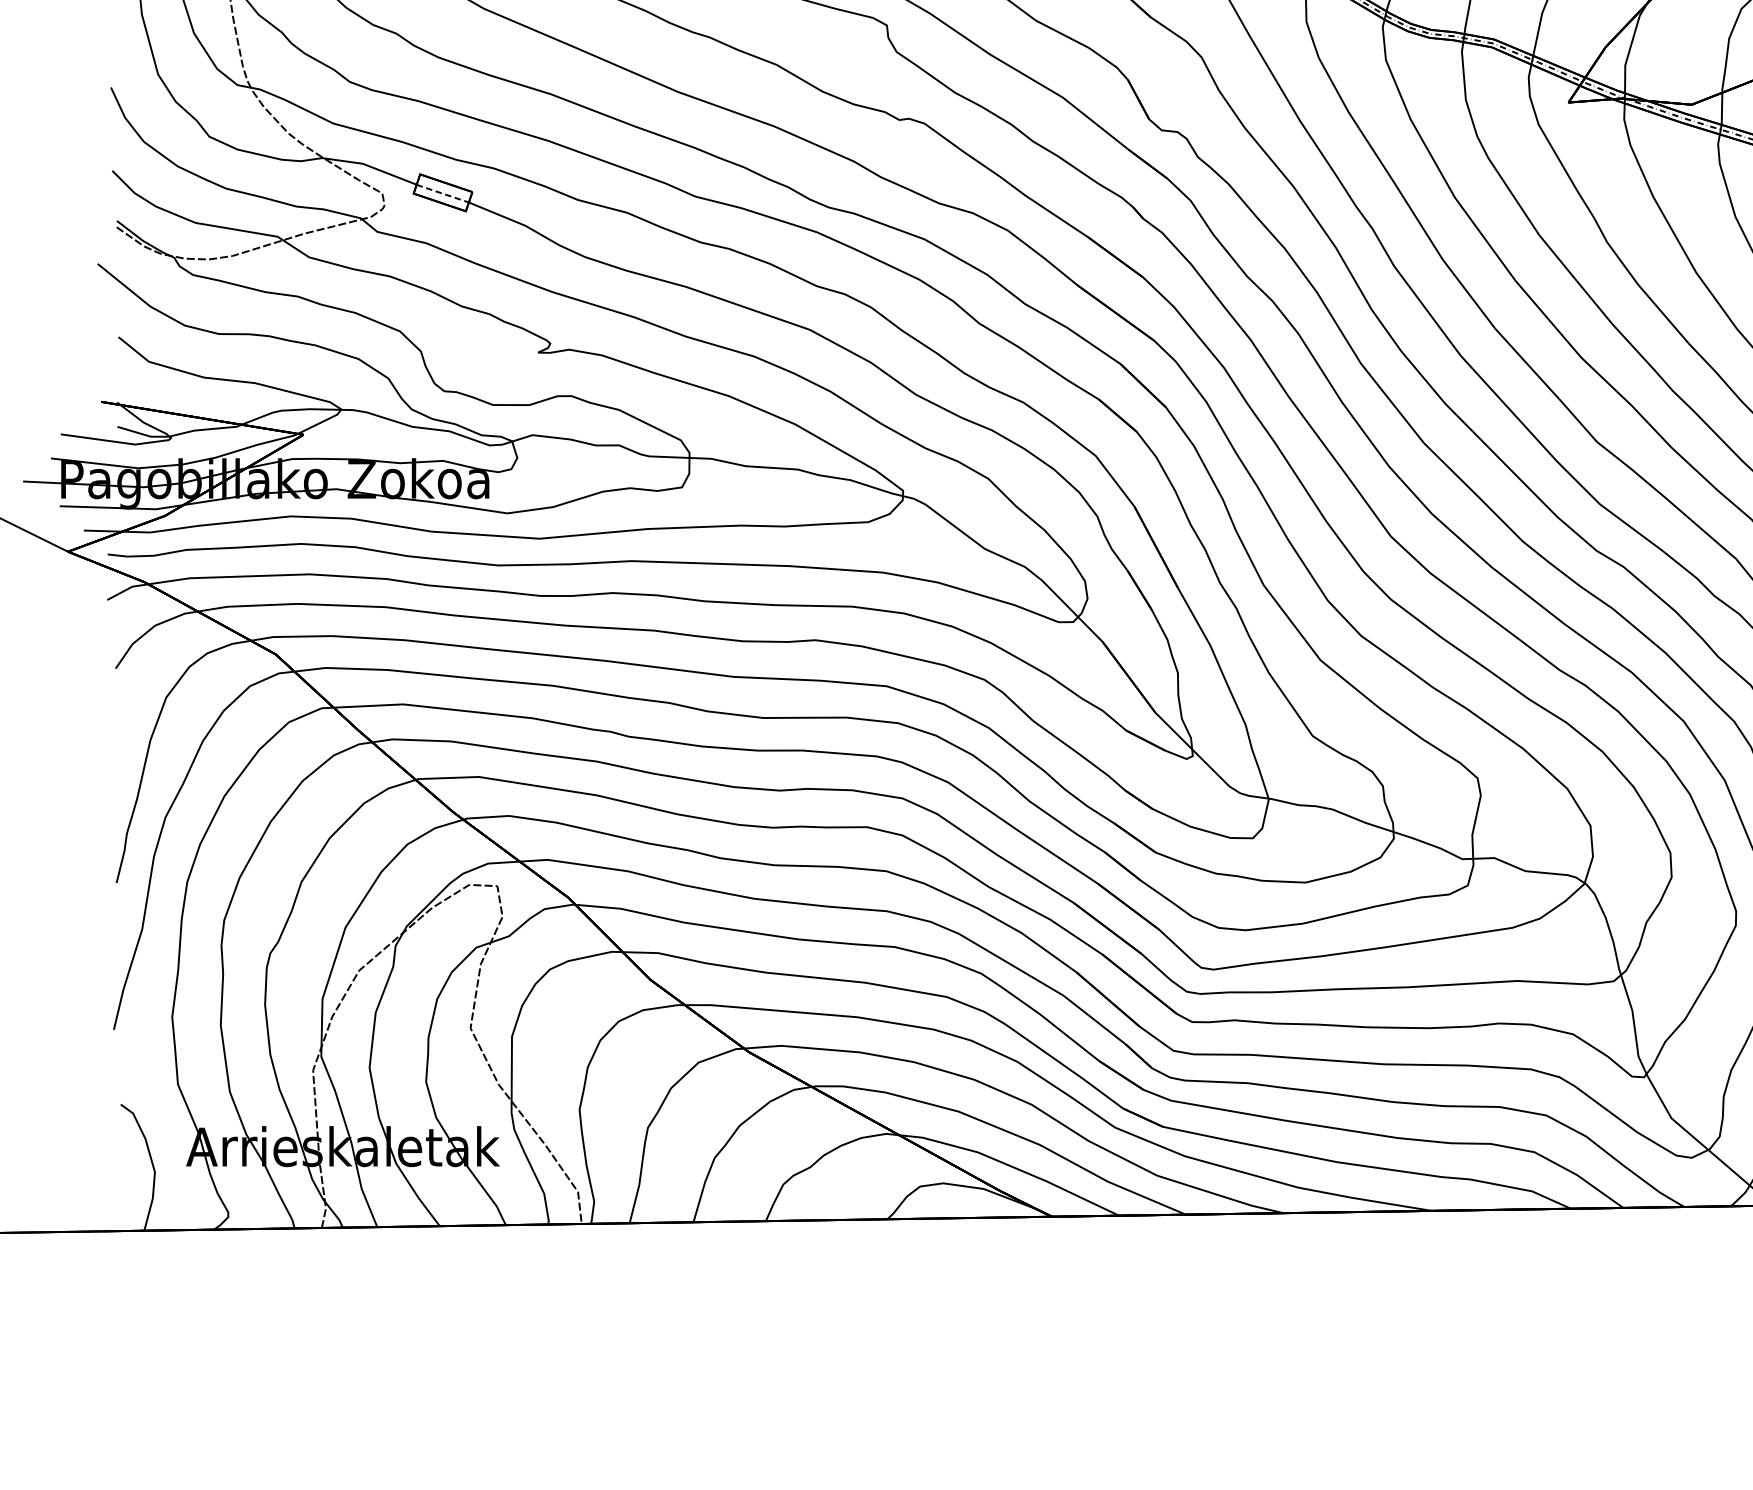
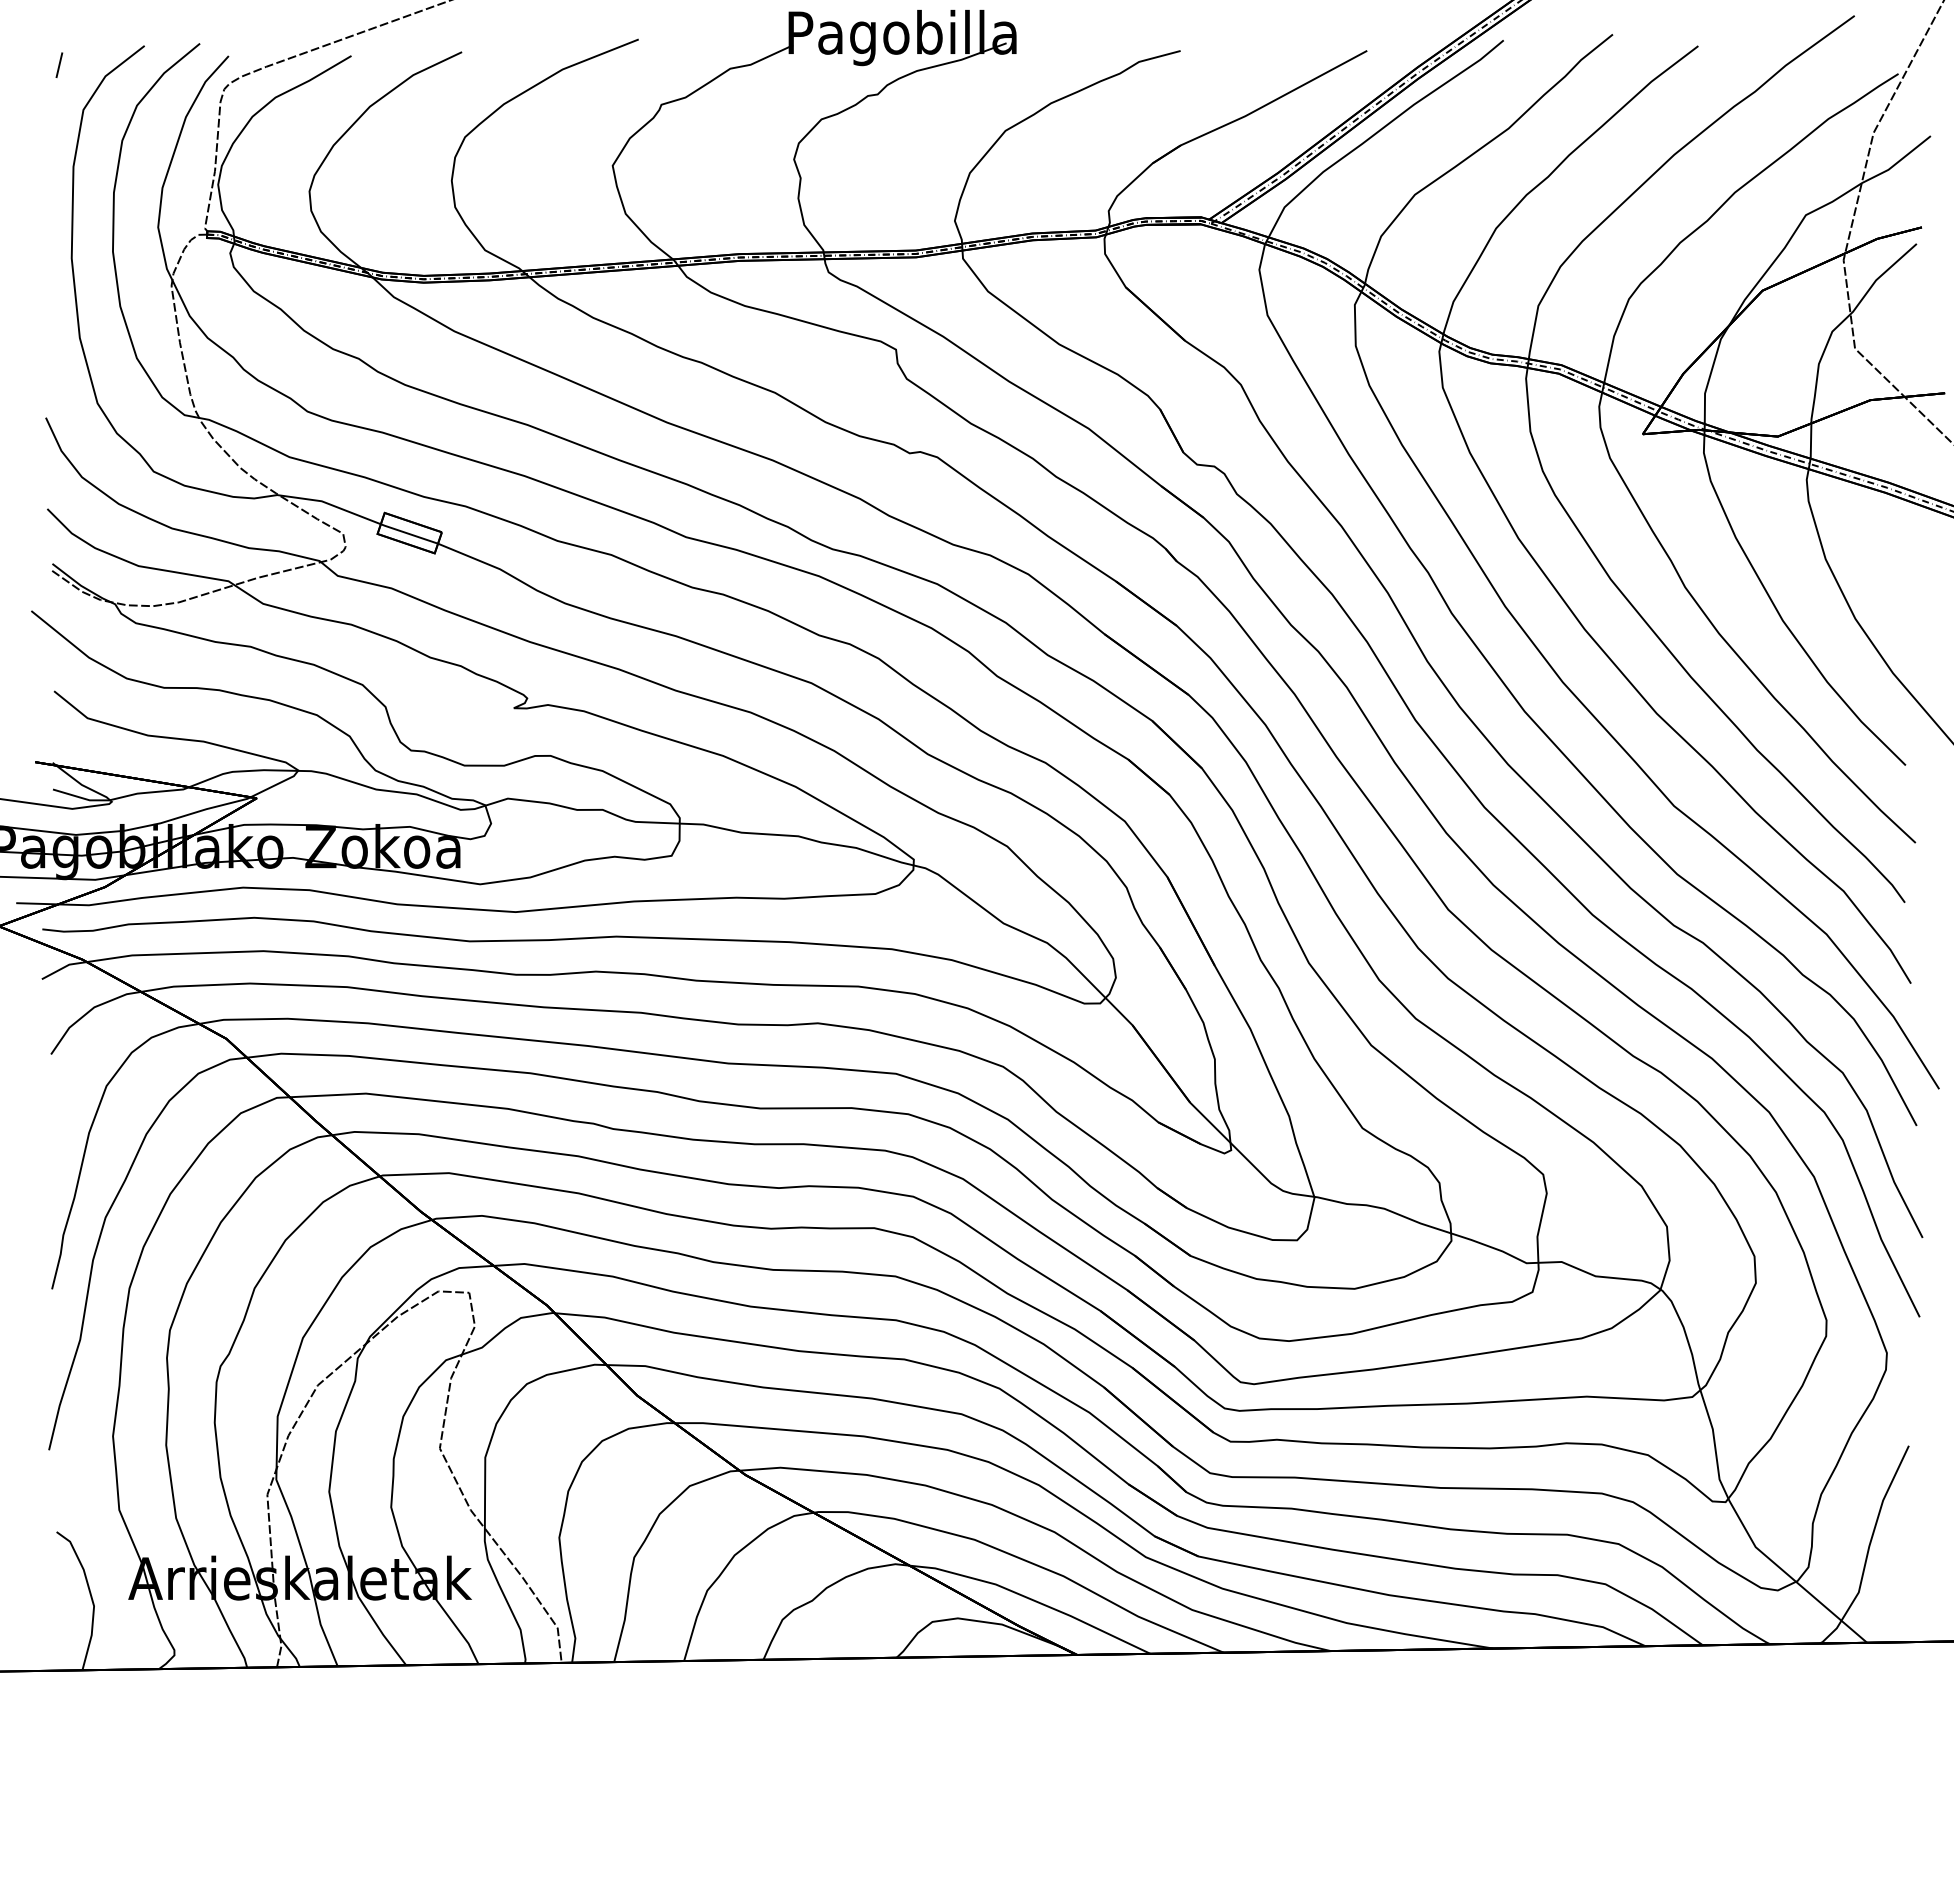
line: (442, 194) -> (409, 534), dashed -> solid

